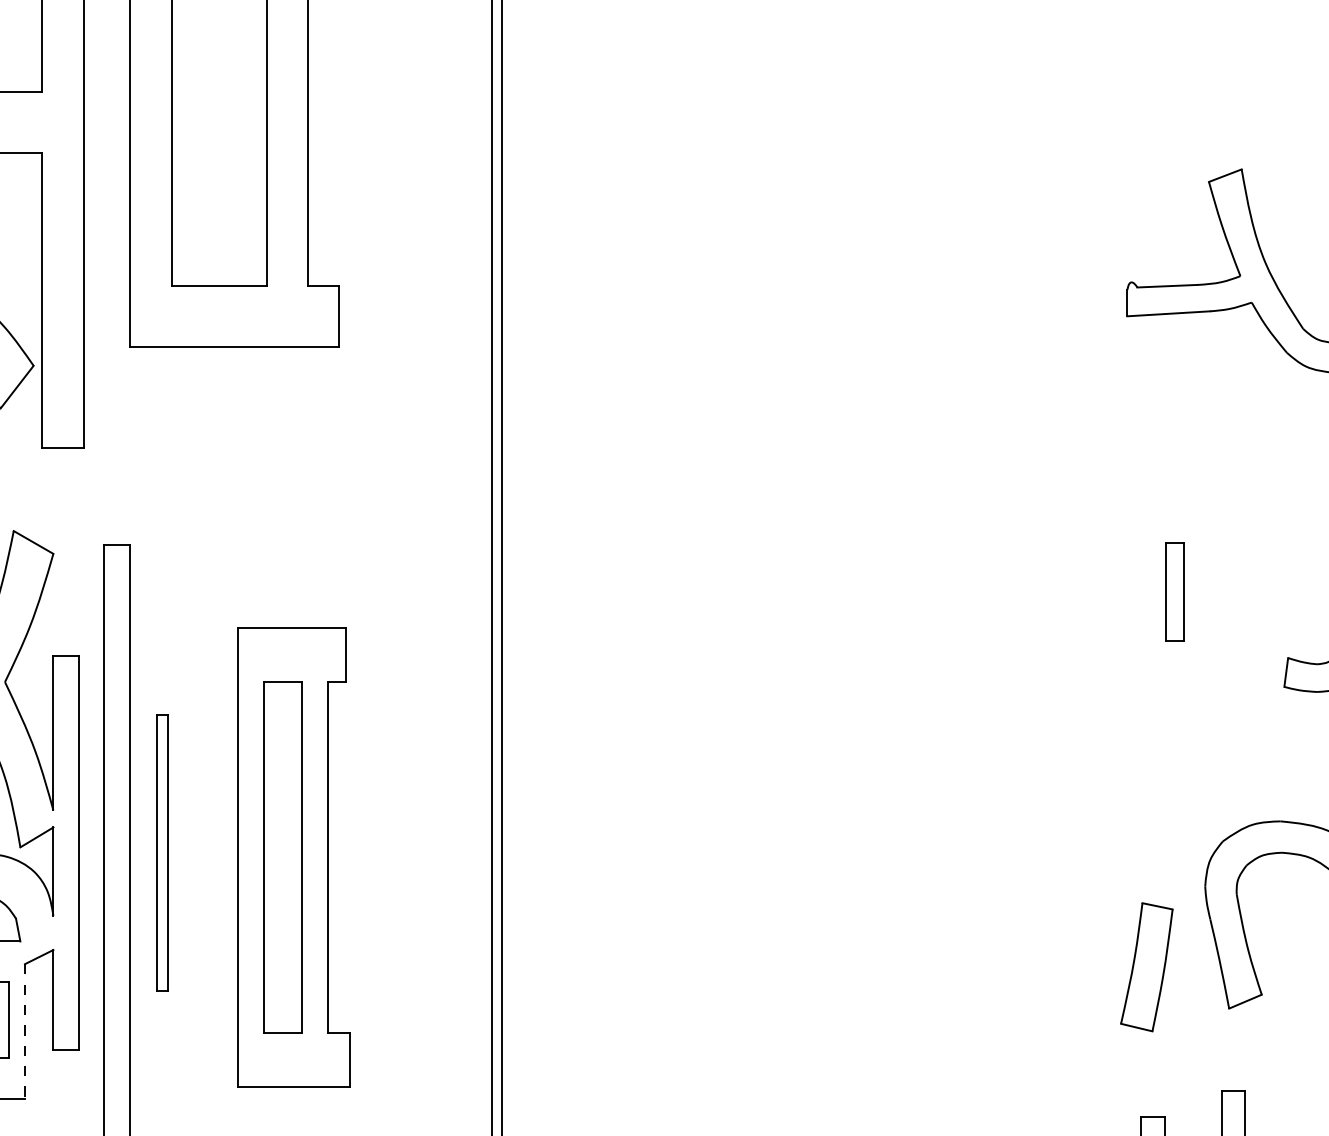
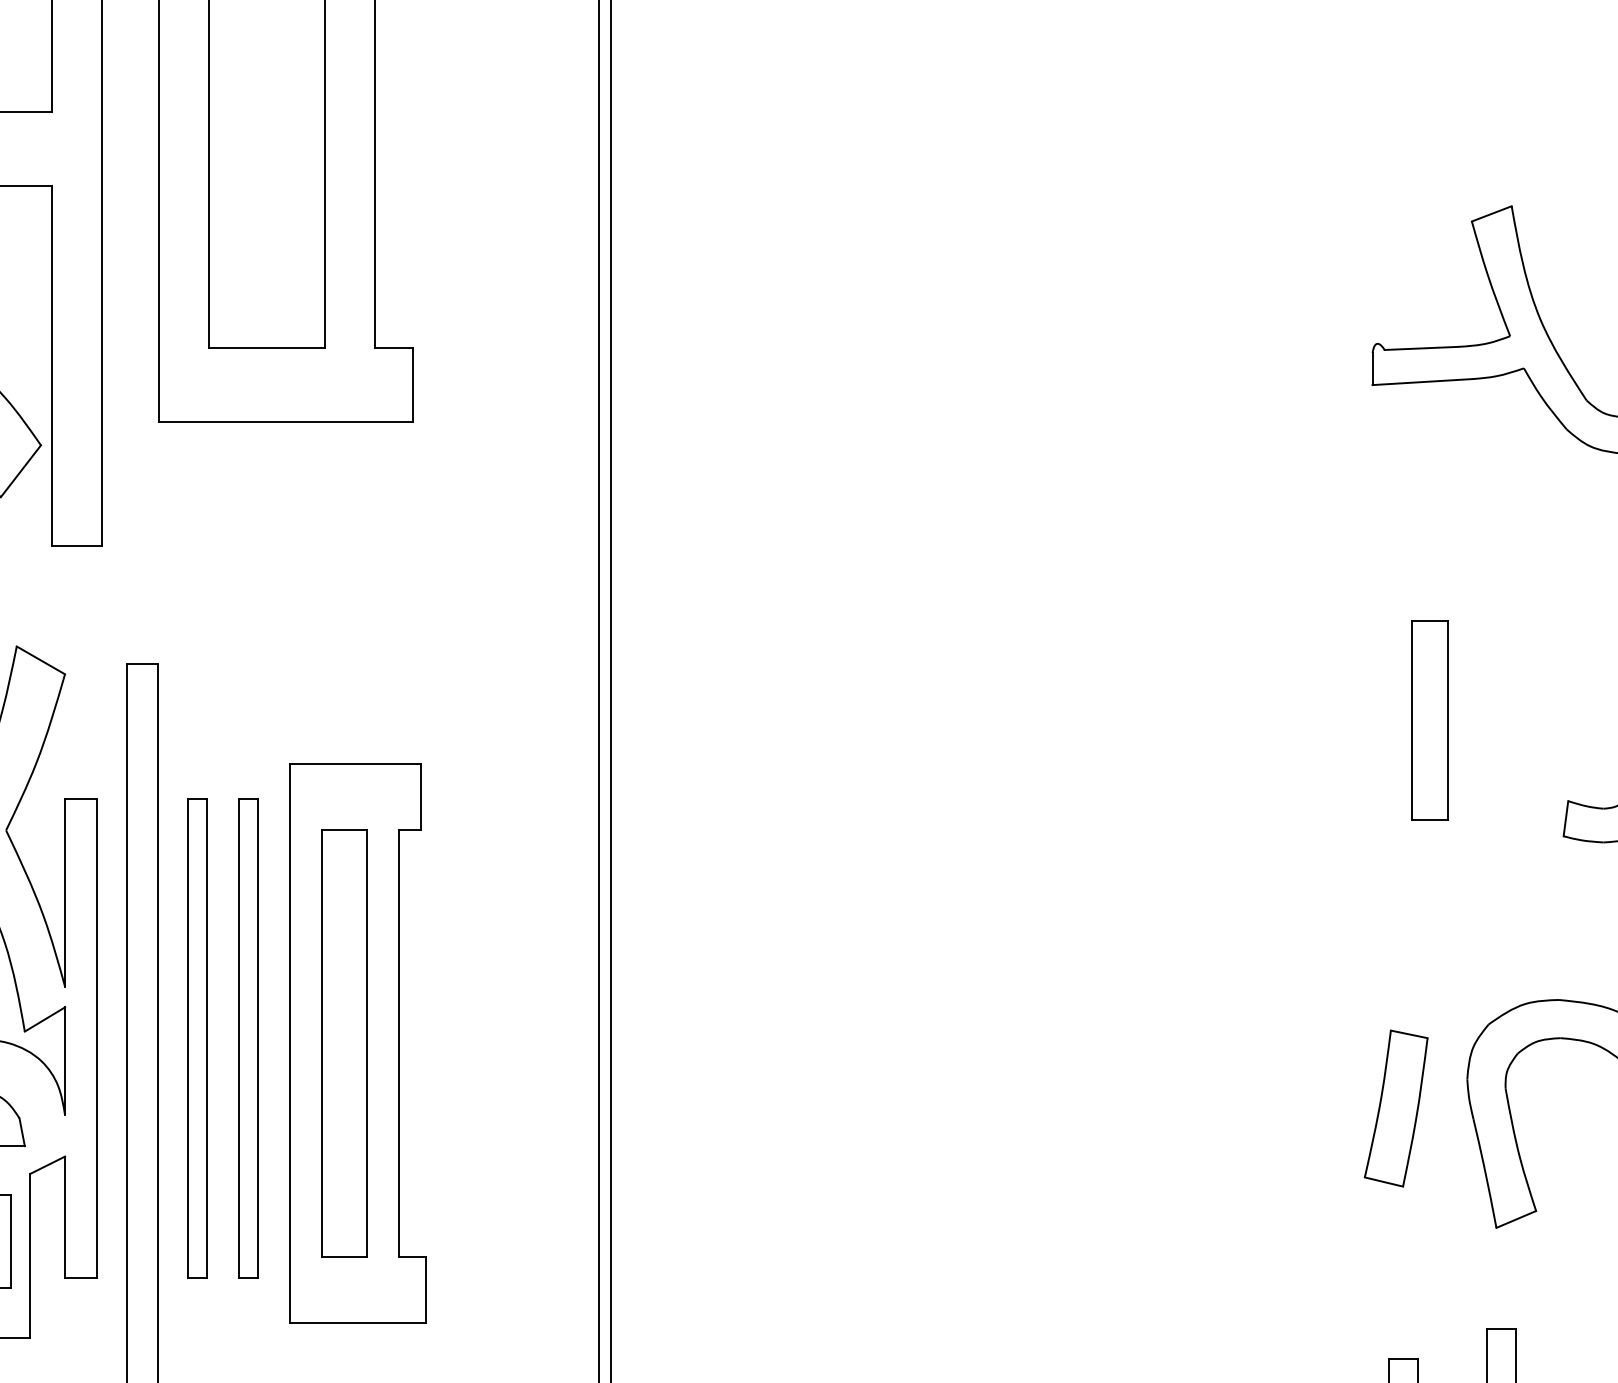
part: (1174, 591) -> (1429, 720), size x1.67
part: (162, 853) -> (197, 1038), size x1.43
part: (204, 853) -> (248, 1038), added
part: (1146, 967) -> (1395, 1108), moved
line: (25, 1031) -> (30, 1255), dashed -> solid

